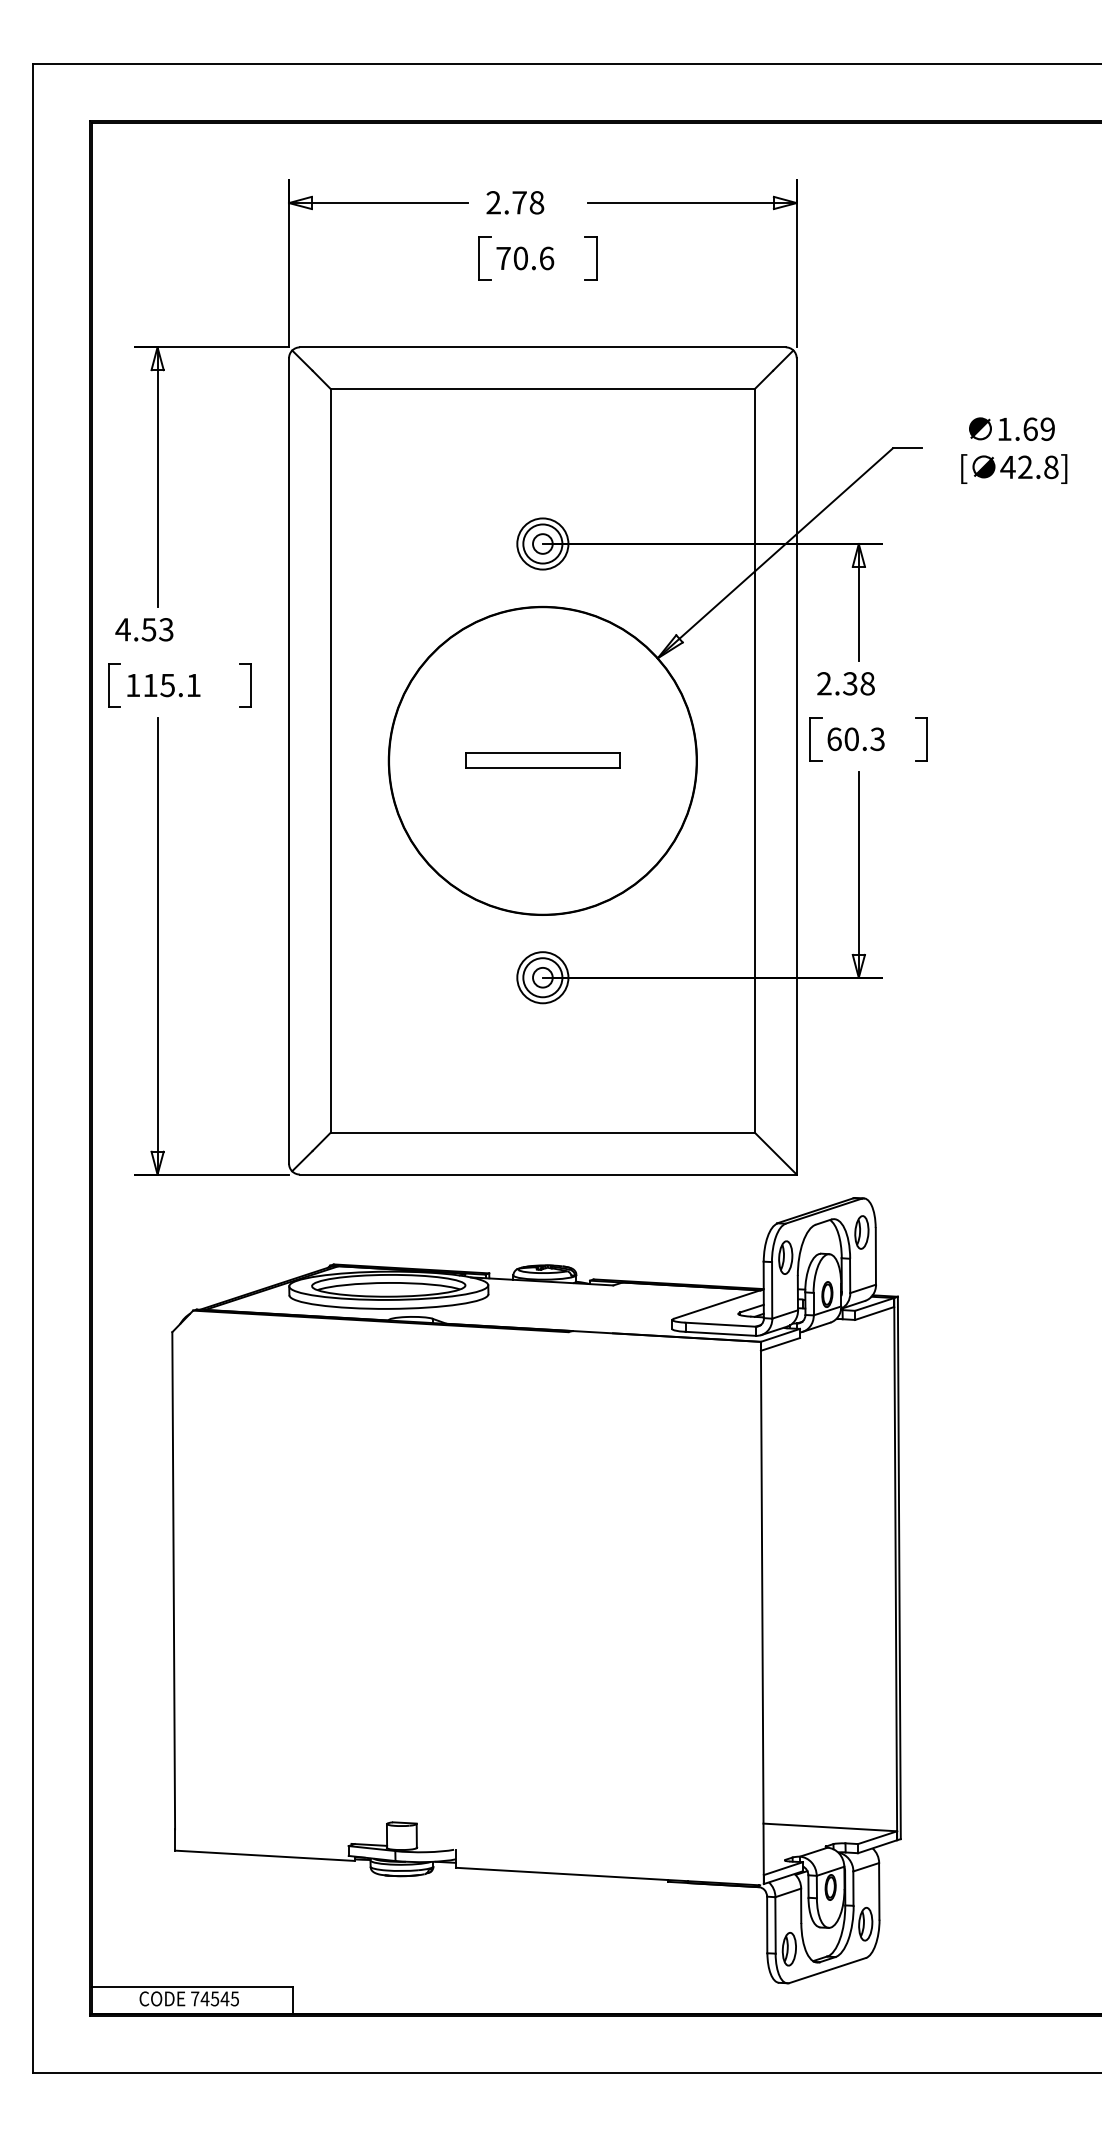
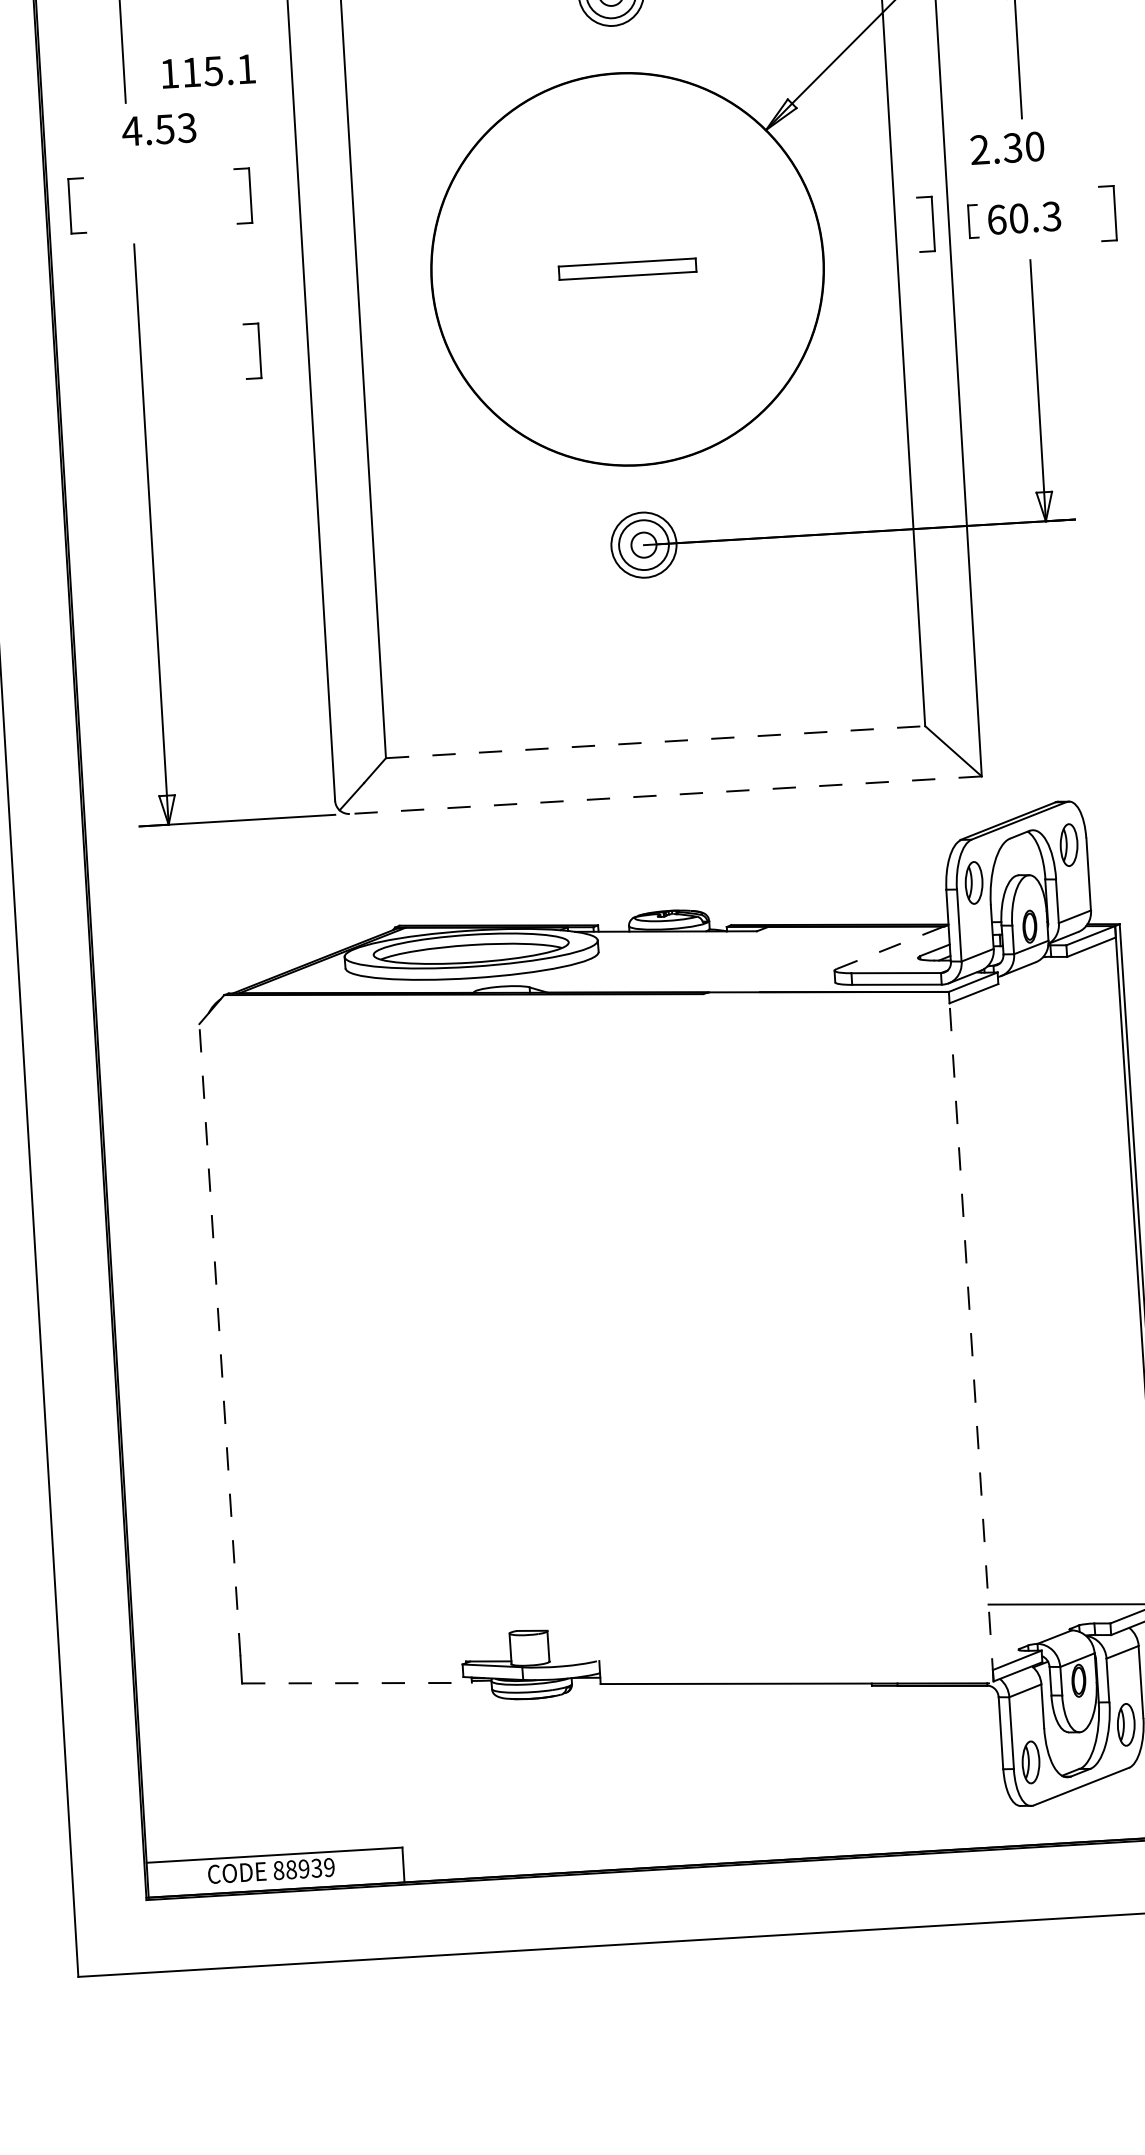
text: (144, 629) -> (159, 129), moved
text: (867, 683) -> (1034, 146), 2.38 -> 2.30
text: (163, 685) -> (208, 71), moved
part: (778, 739) -> (925, 224), added
part: (815, 739) -> (972, 221), size x0.6
part: (542, 760) -> (627, 268), size x0.7
part: (245, 807) -> (252, 351), added
line: (542, 1132) -> (655, 742), solid -> dashed
line: (547, 1174) -> (664, 795), solid -> dashed
line: (716, 1304) -> (889, 947), solid -> dashed
line: (173, 1580) -> (219, 1339), solid -> dashed
line: (762, 1612) -> (971, 1336), solid -> dashed
line: (264, 1855) -> (356, 1682), solid -> dashed
text: (214, 1998) -> (303, 1868), 74545 -> 88939

